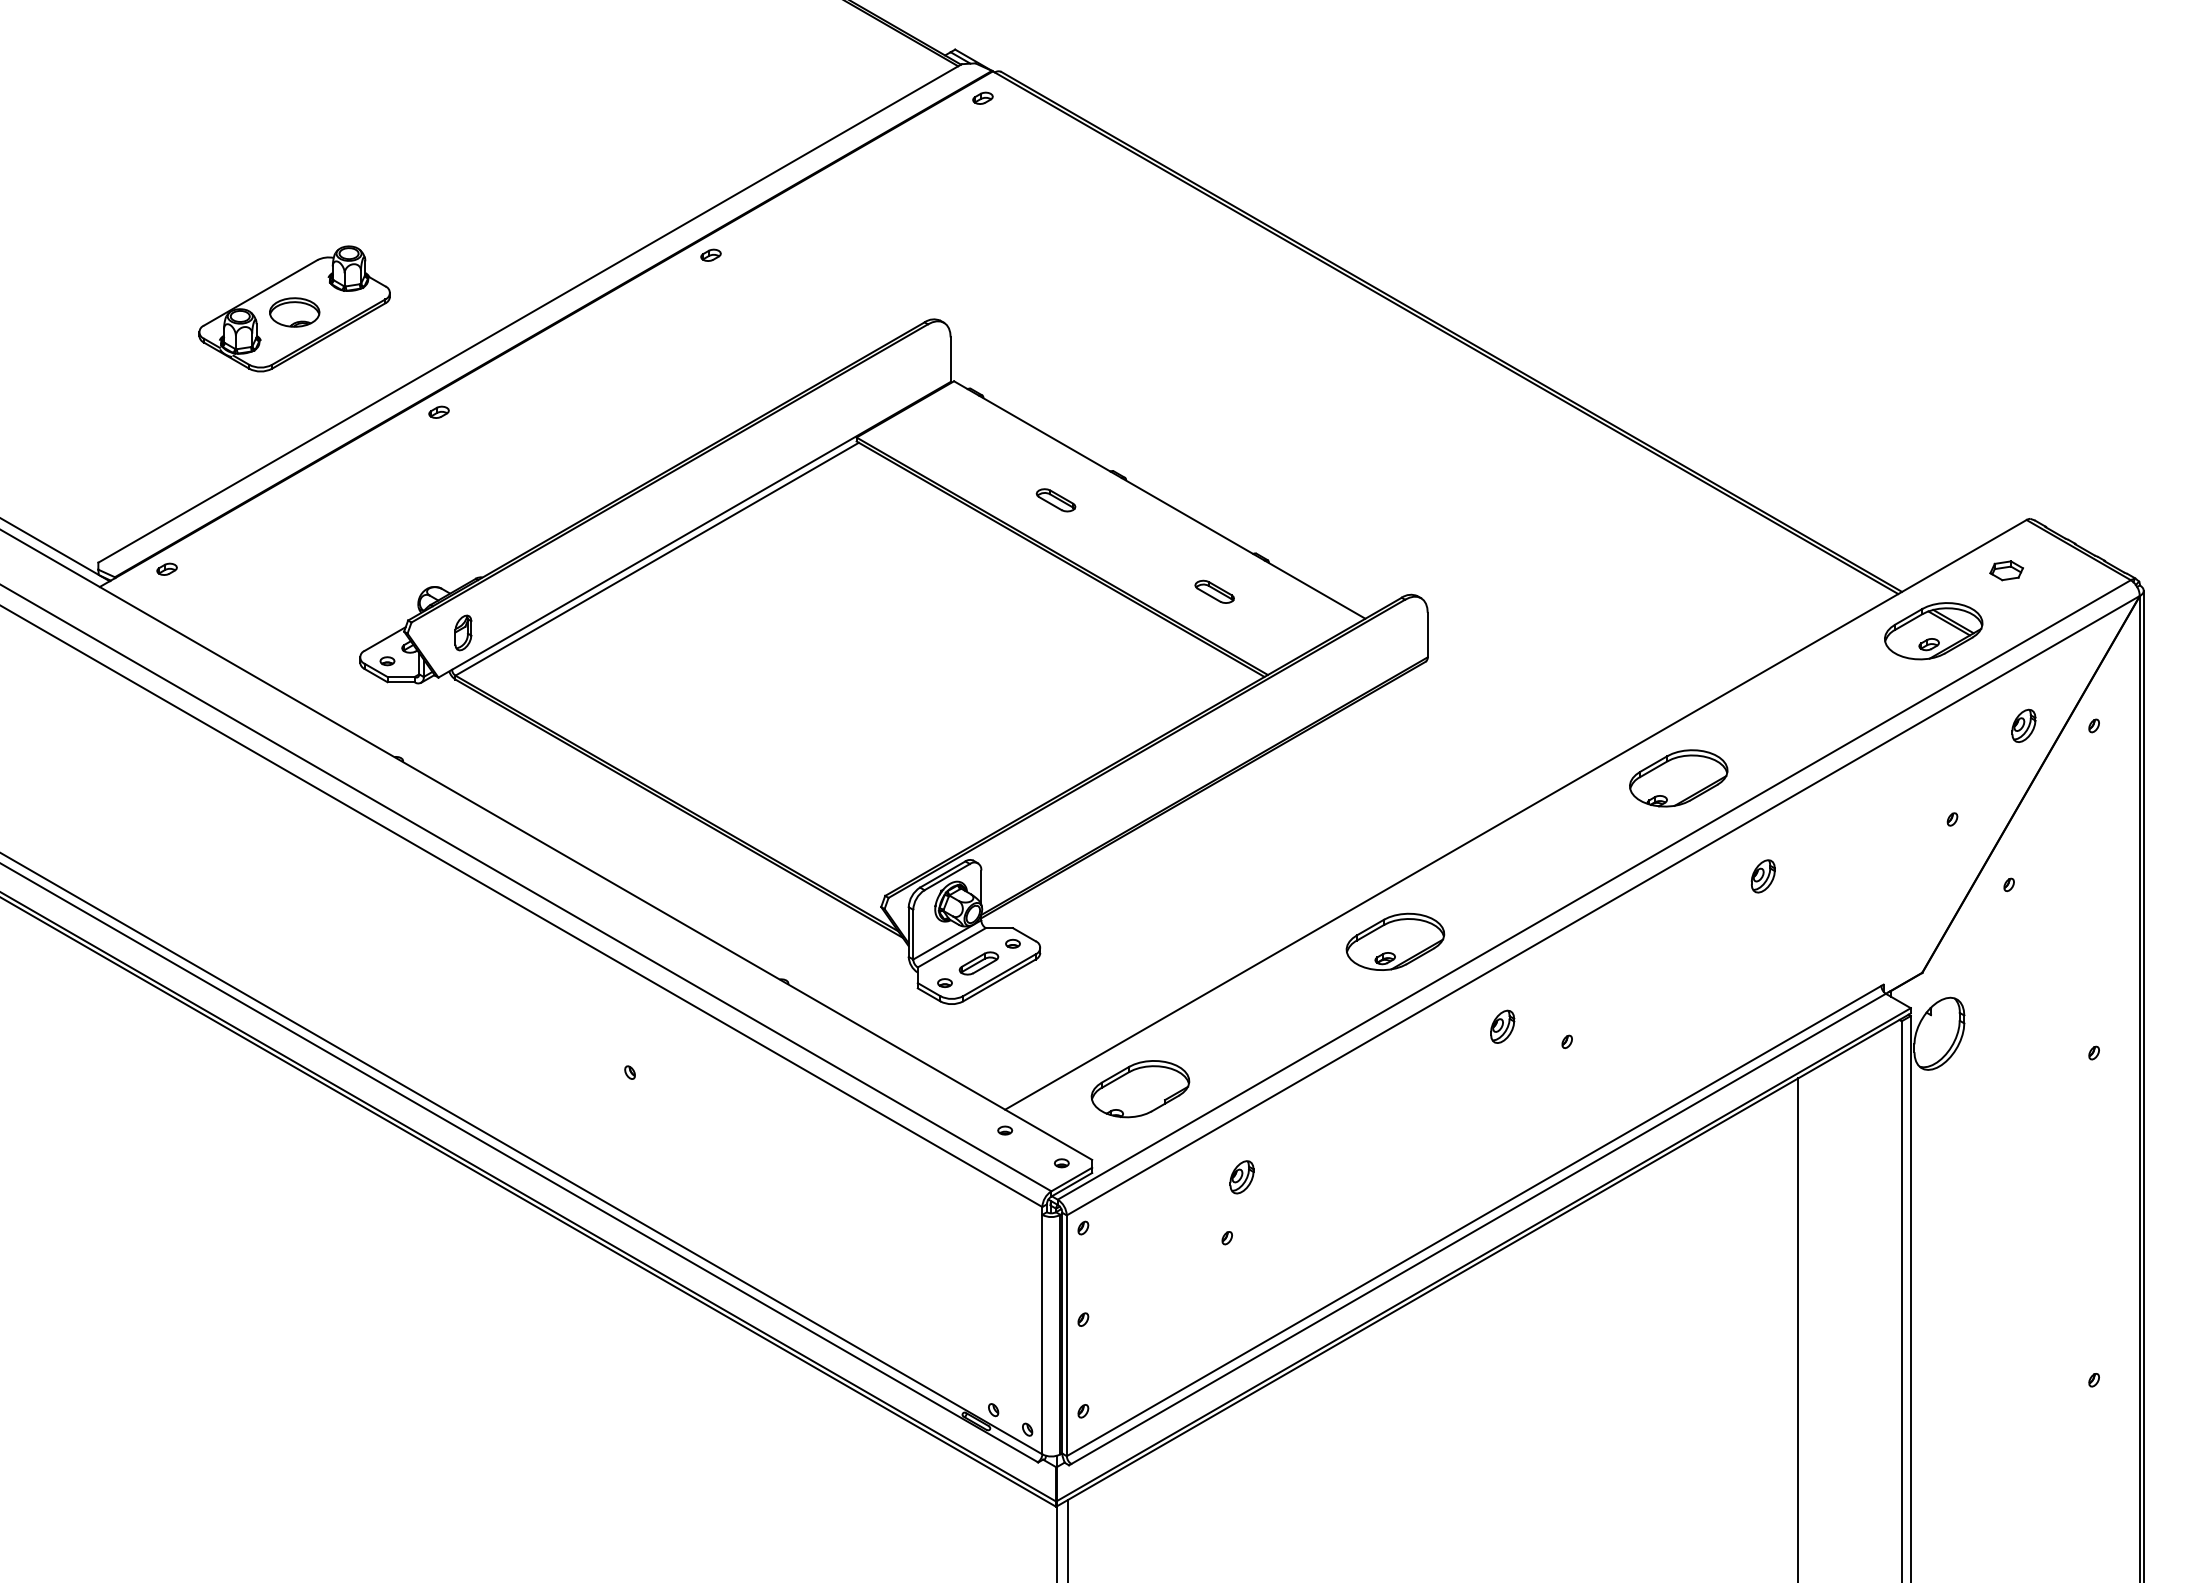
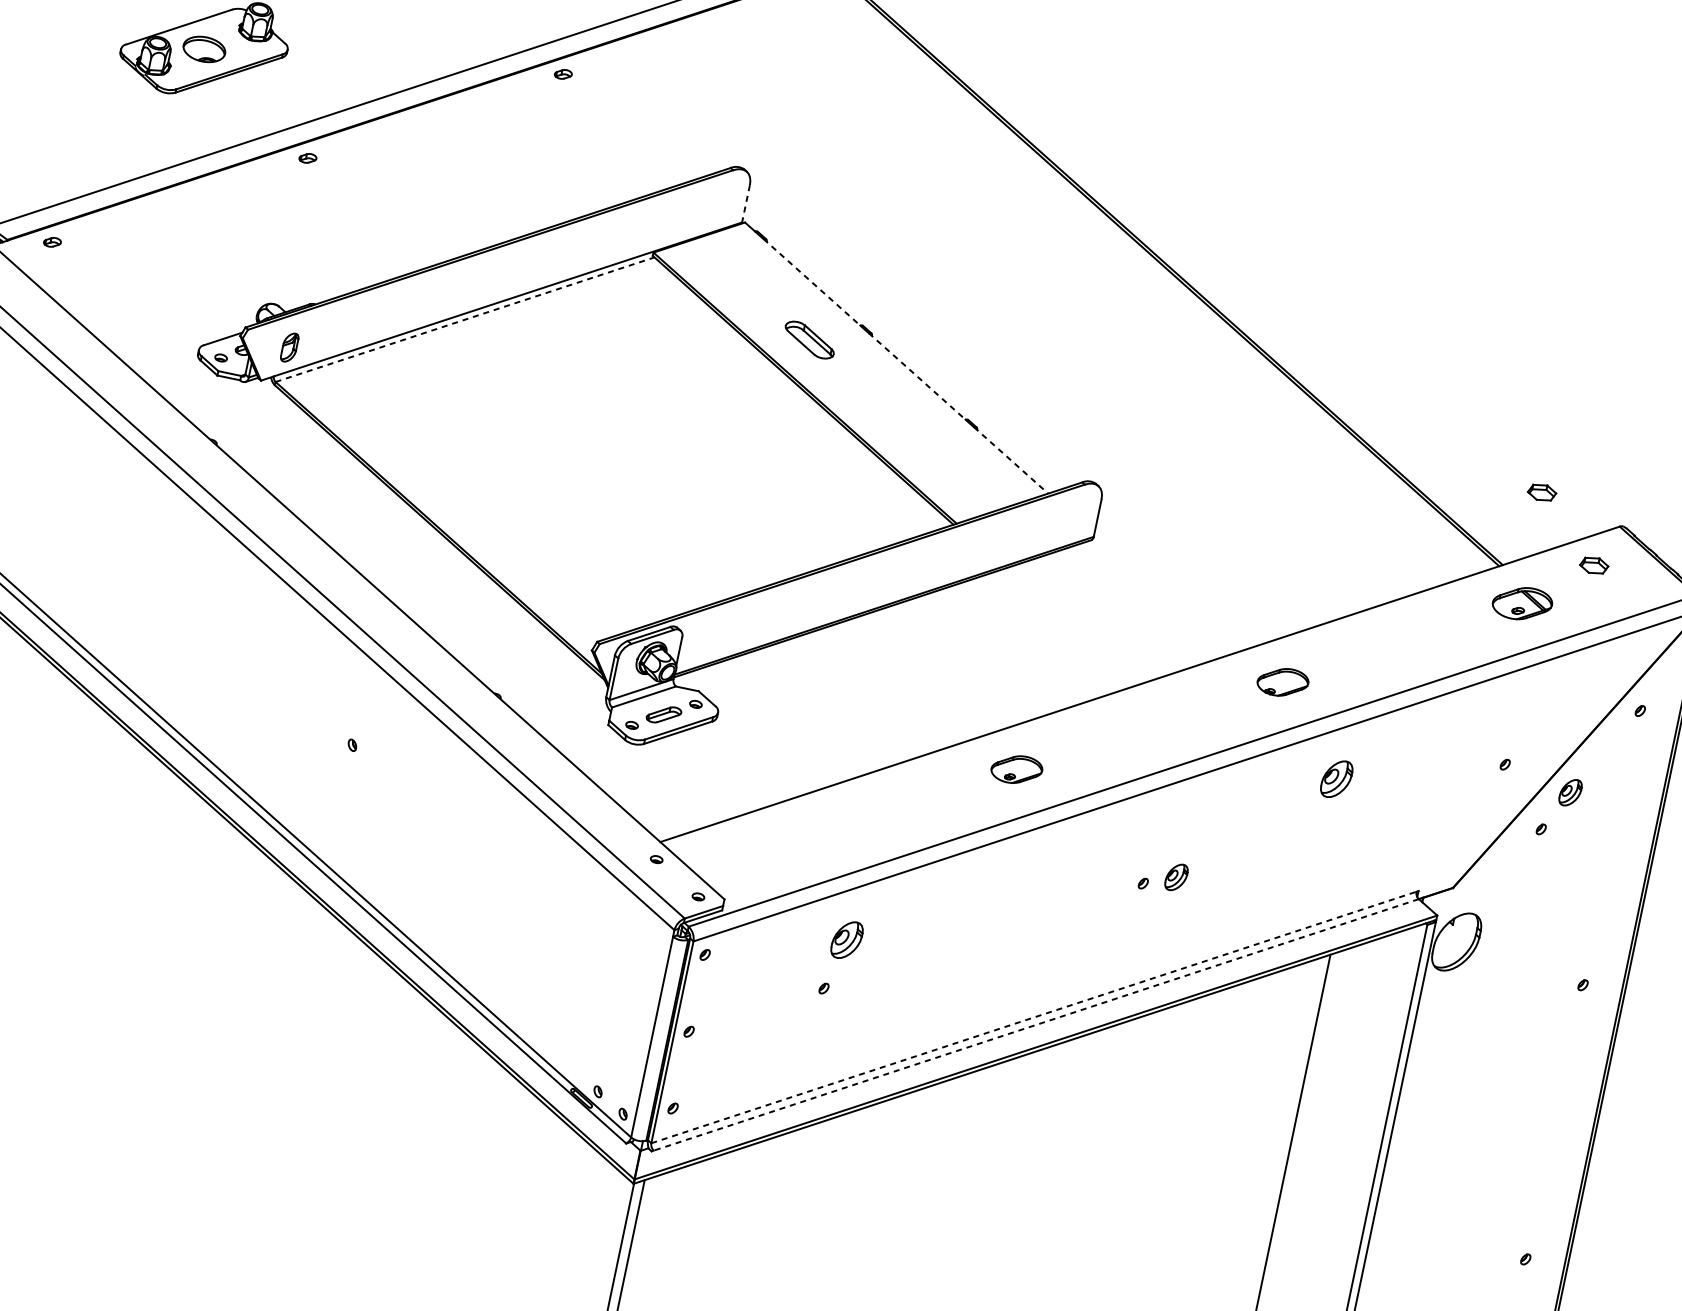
line: (950, 360) -> (745, 204), solid -> dashed
line: (1044, 433) -> (811, 282), solid -> dashed
part: (1929, 499) -> (1541, 492), added
part: (1055, 500) -> (809, 340), size x1.6
line: (1187, 516) -> (917, 376), solid -> dashed
line: (657, 559) -> (465, 320), solid -> dashed
line: (1315, 589) -> (1011, 460), solid -> dashed
part: (1214, 591) -> (926, 444), removed
part: (1933, 631) -> (1522, 603), size x0.7
part: (2023, 725) -> (1570, 792), moved
part: (1678, 778) -> (1282, 682), size x0.6
part: (1762, 876) -> (1335, 779), size x1.4
part: (1395, 941) -> (1016, 769), size x0.6
part: (1502, 1026) -> (1176, 877), moved
part: (1140, 1089) -> (777, 848), removed
part: (1241, 1177) -> (846, 940), size x1.4
line: (1474, 1220) -> (1034, 1017), solid -> dashed
line: (1478, 1229) -> (1036, 1025), solid -> dashed

